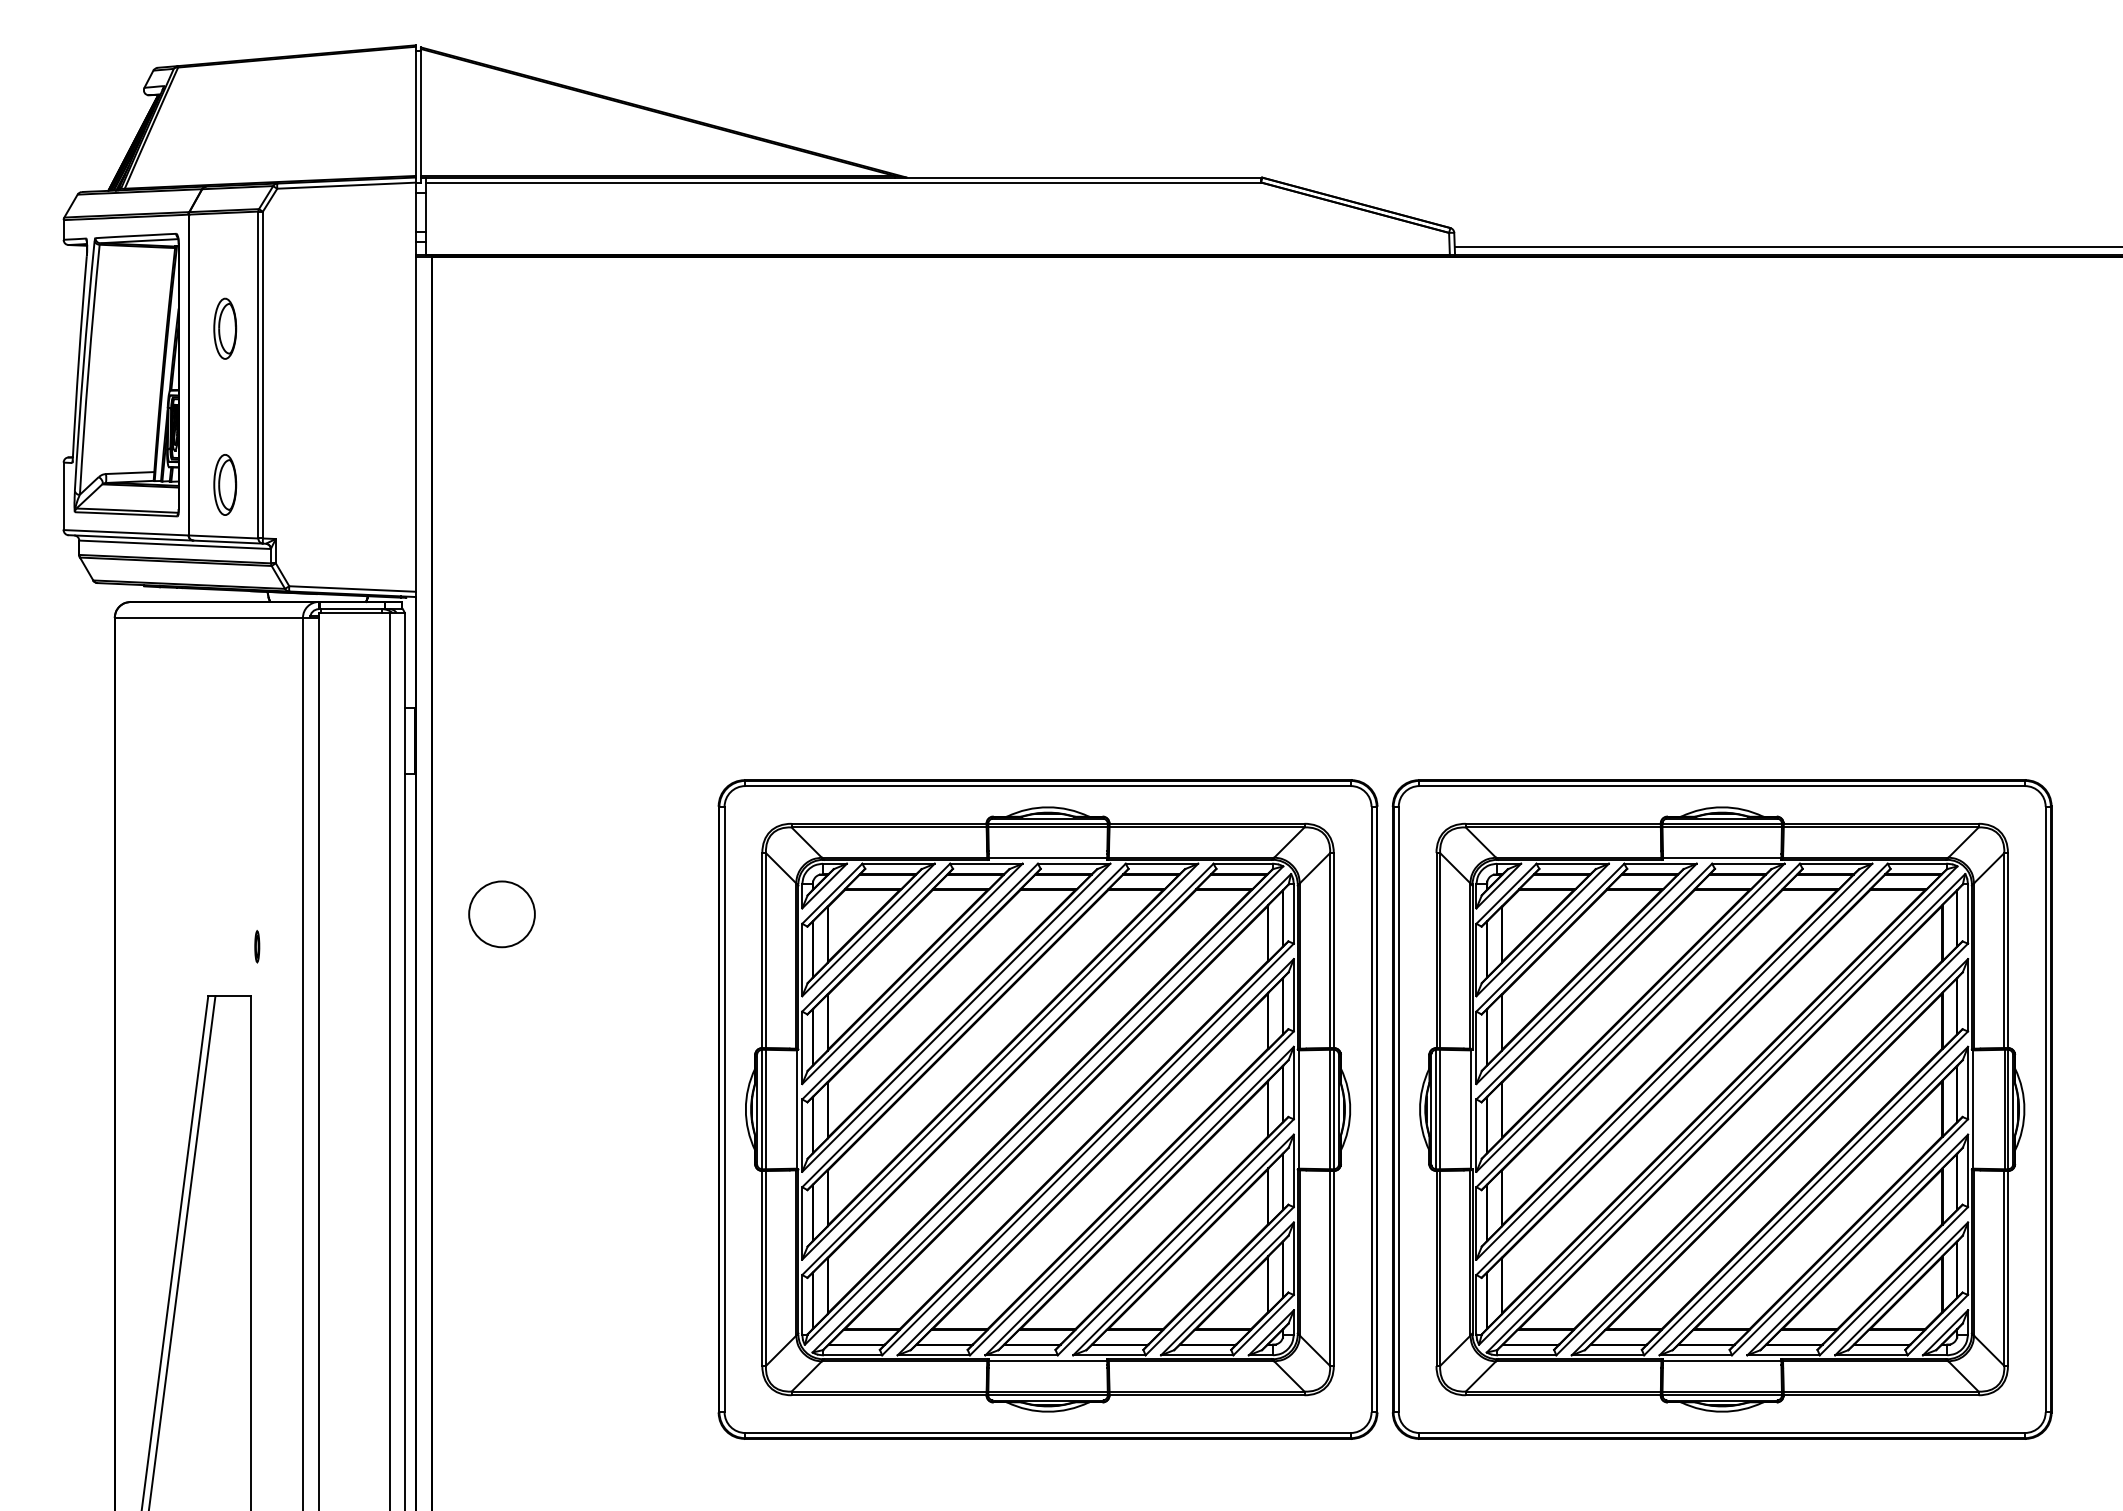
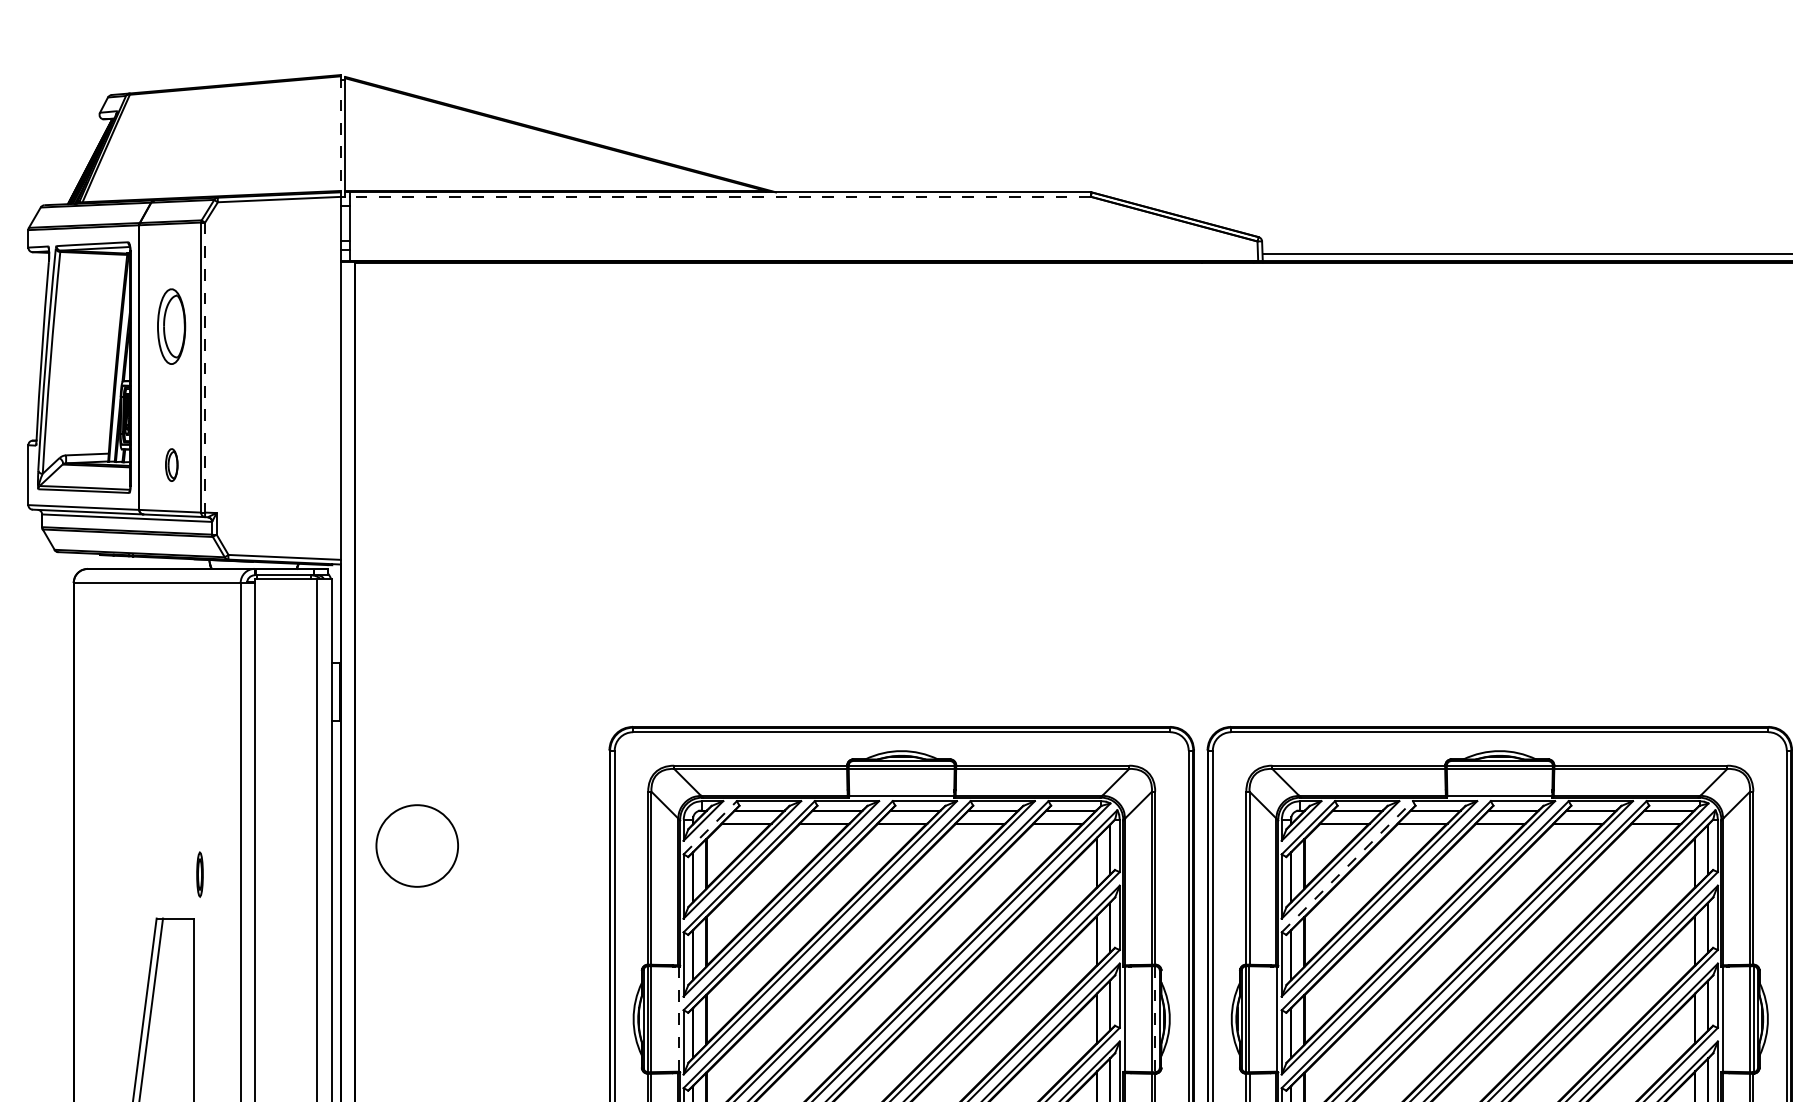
line: (415, 111) -> (340, 133), solid -> dashed
line: (843, 182) -> (720, 196), solid -> dashed
part: (225, 328) -> (171, 326), size x1.4
line: (262, 375) -> (204, 367), solid -> dashed
part: (225, 484) -> (171, 464), size x0.6
line: (832, 893) -> (710, 827), solid -> dashed
circle: (501, 914) -> (416, 846), size x1.4
line: (1550, 937) -> (1347, 866), solid -> dashed
part: (257, 946) -> (200, 874), size x1.6
line: (796, 1109) -> (678, 1019), solid -> dashed
line: (1334, 1109) -> (1155, 1019), solid -> dashed

